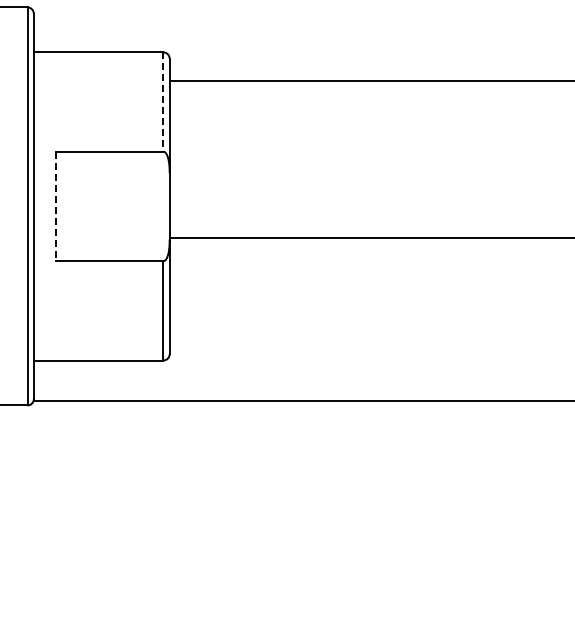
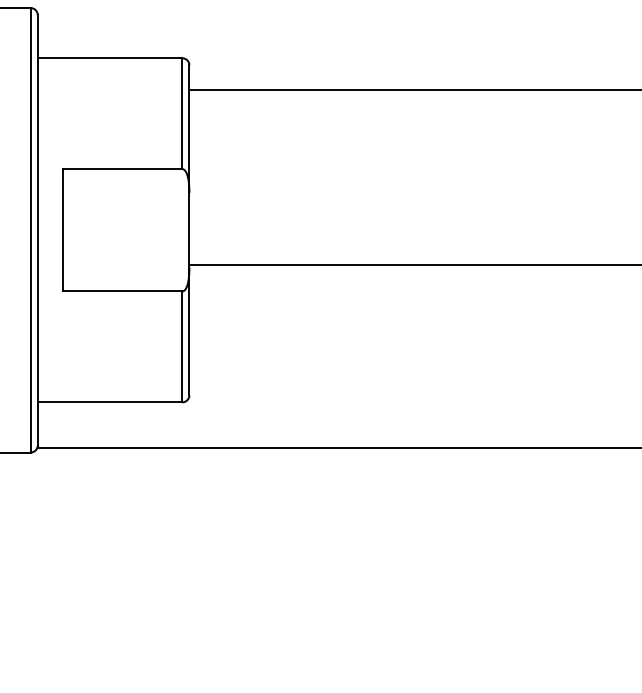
line: (163, 102) -> (182, 114), dashed -> solid
line: (56, 206) -> (63, 230), dashed -> solid

